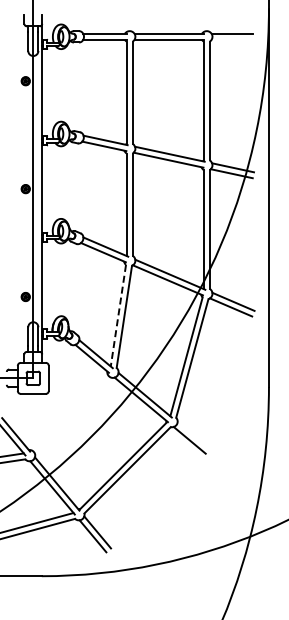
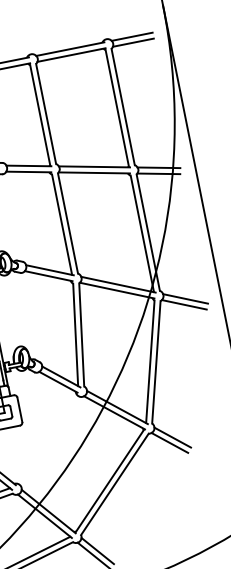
line: (232, 39) -> (133, 42), added
line: (118, 316) -> (75, 335), dashed -> solid
line: (193, 435) -> (172, 437), added

